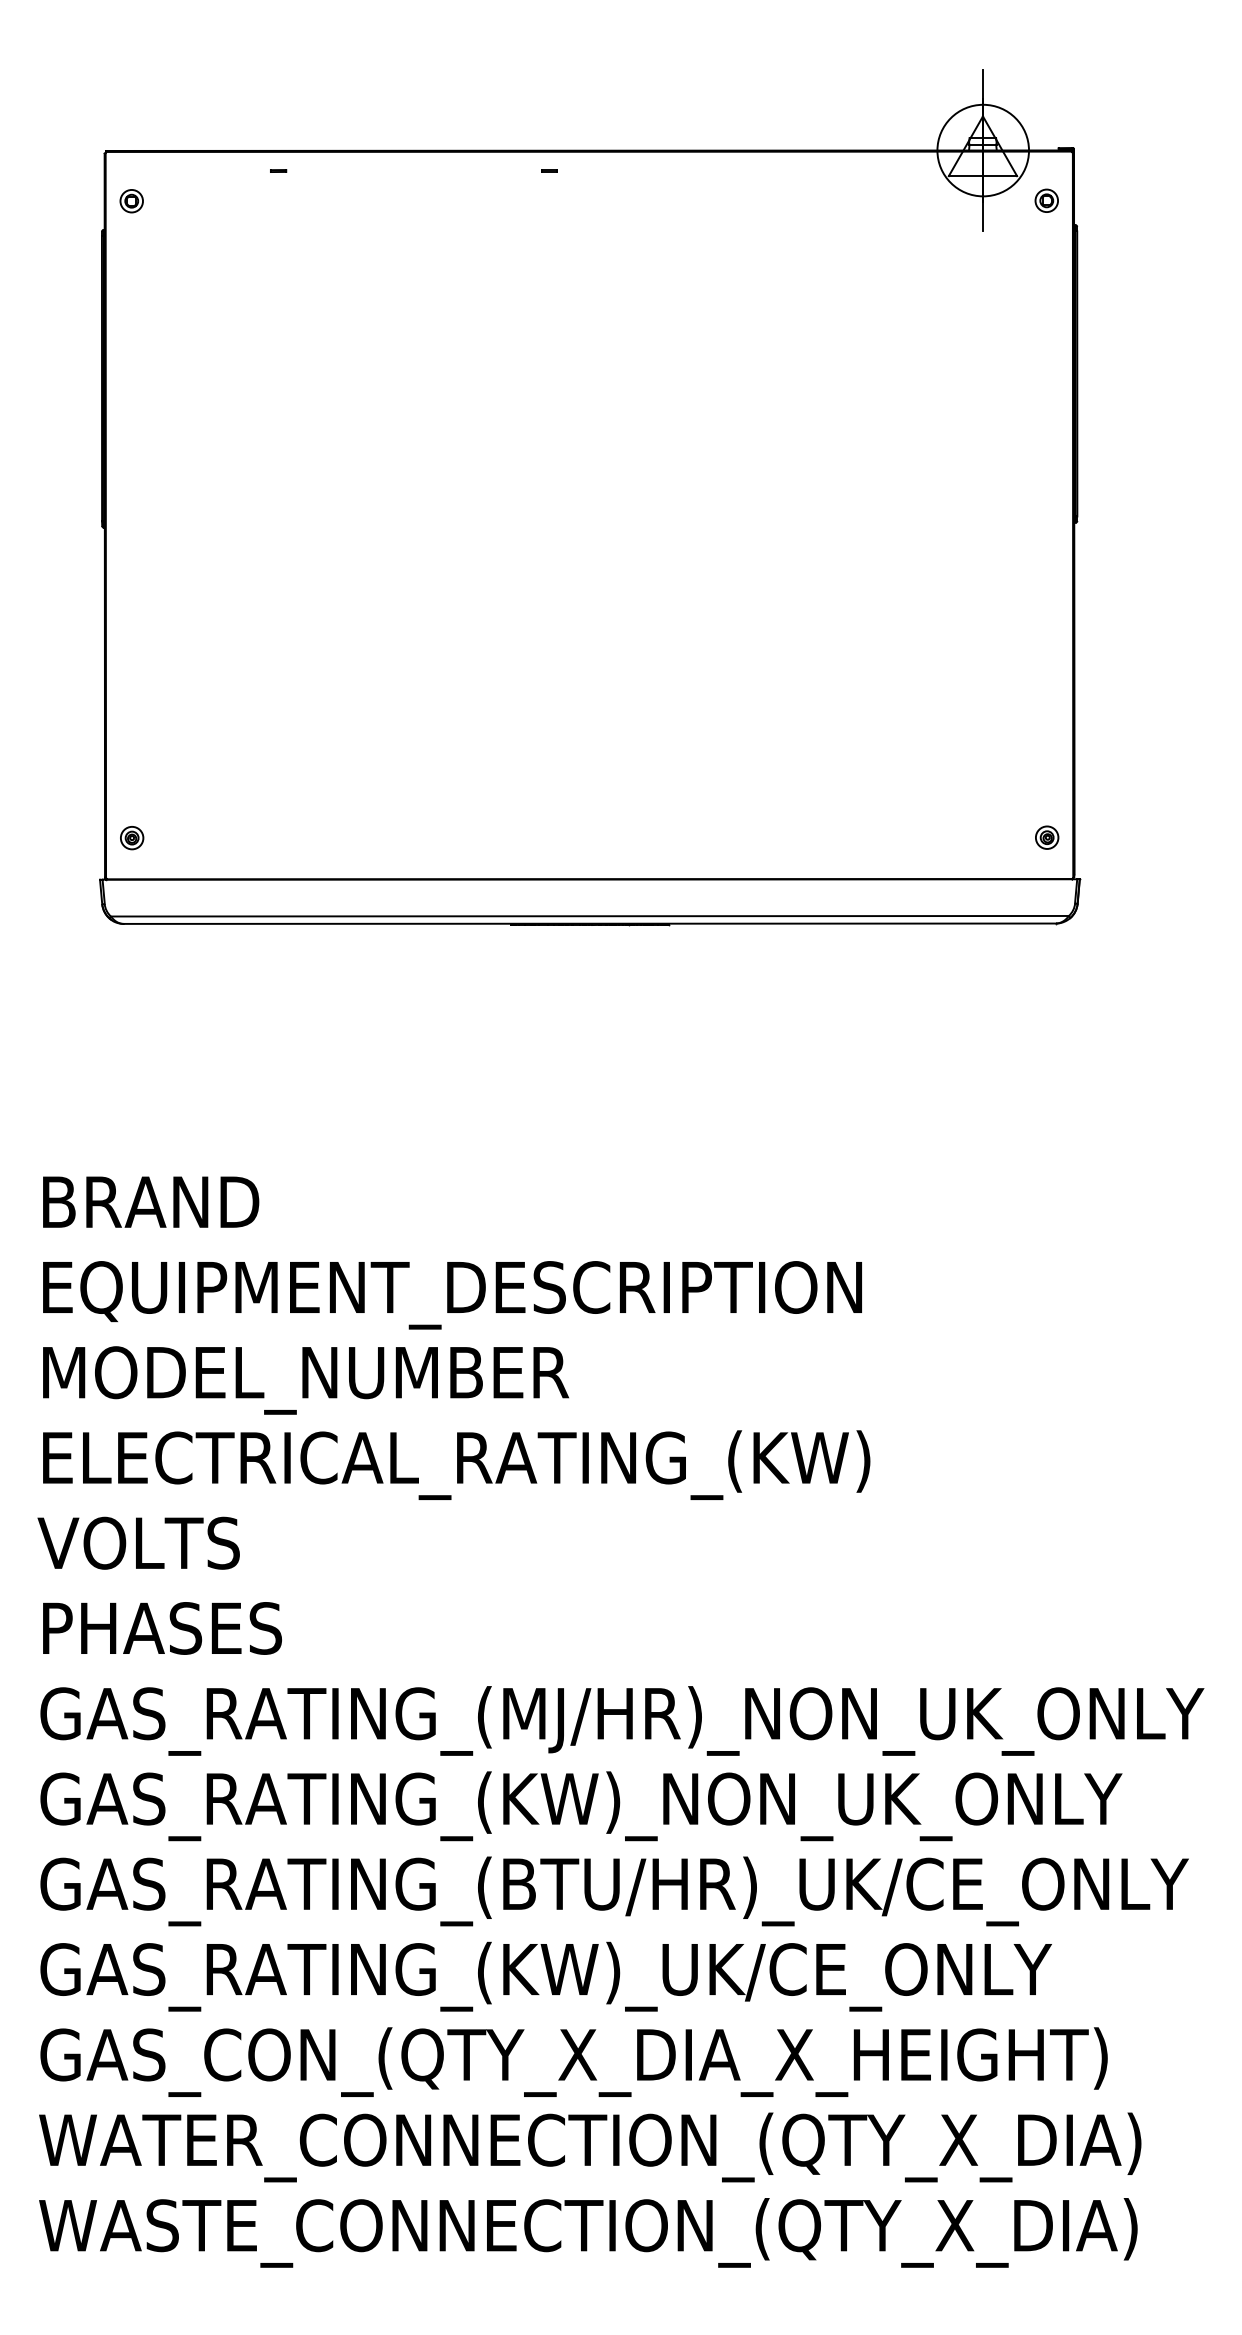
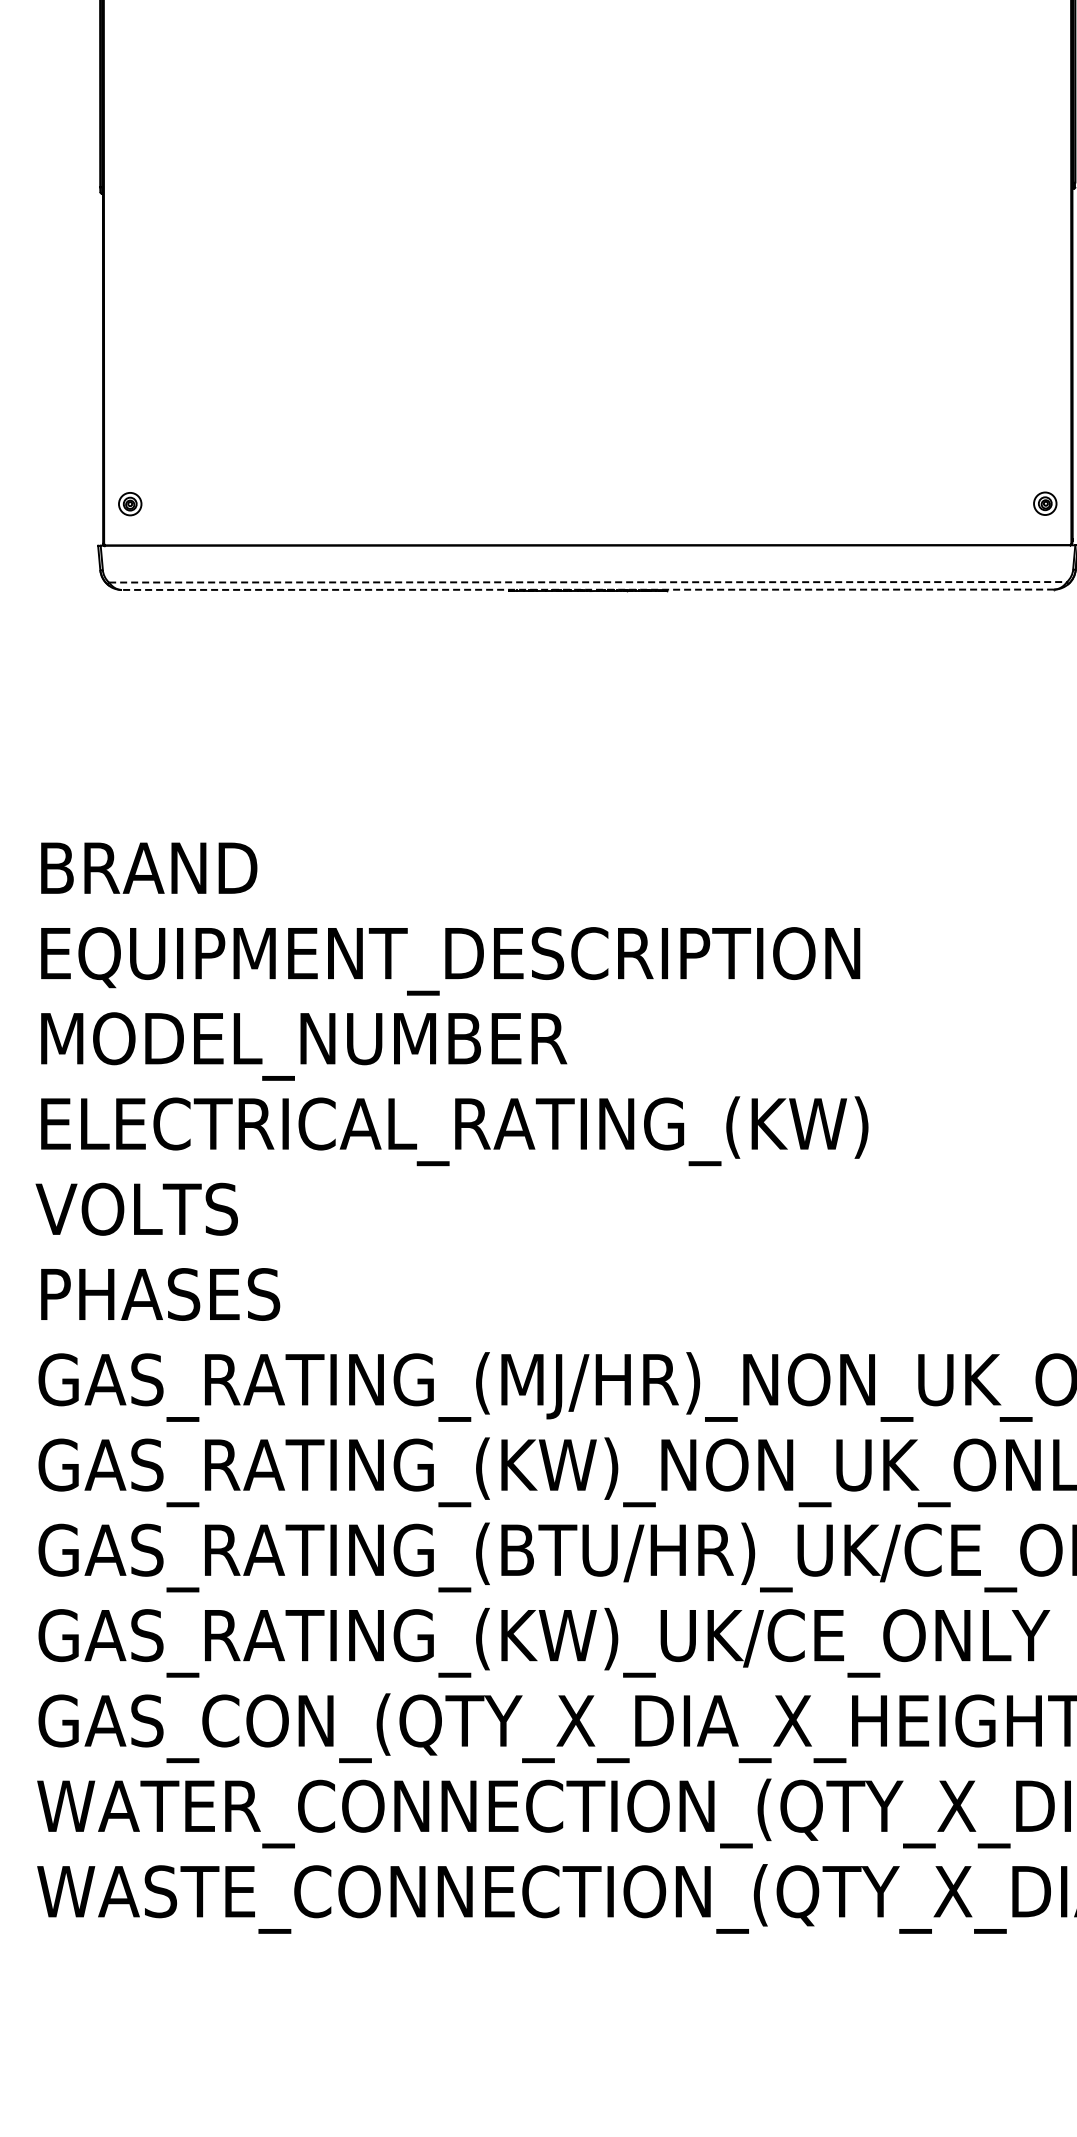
line: (589, 916) -> (587, 582), solid -> dashed
line: (589, 923) -> (587, 589), solid -> dashed

